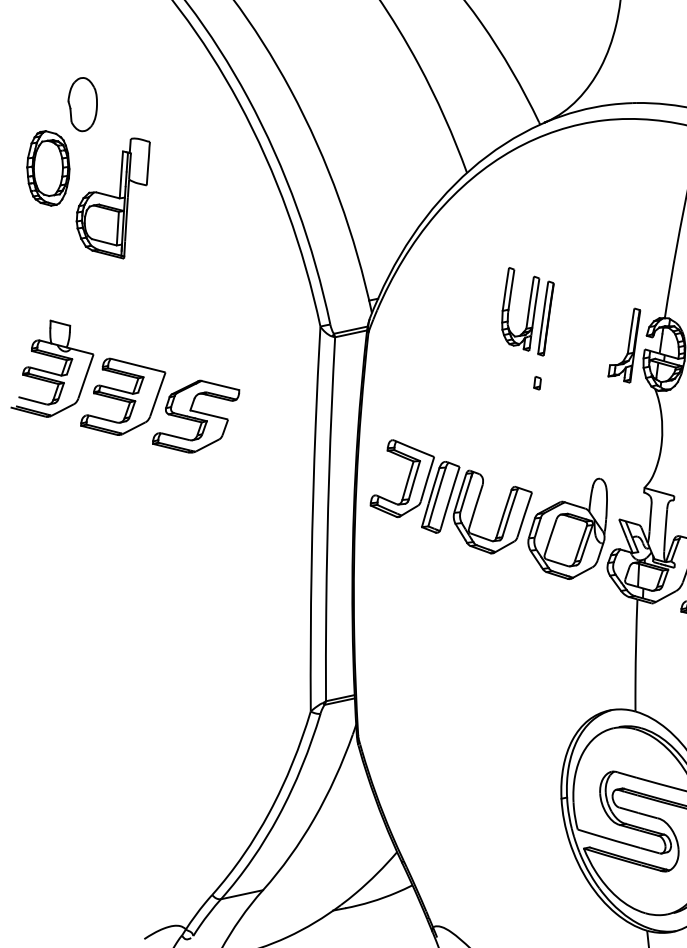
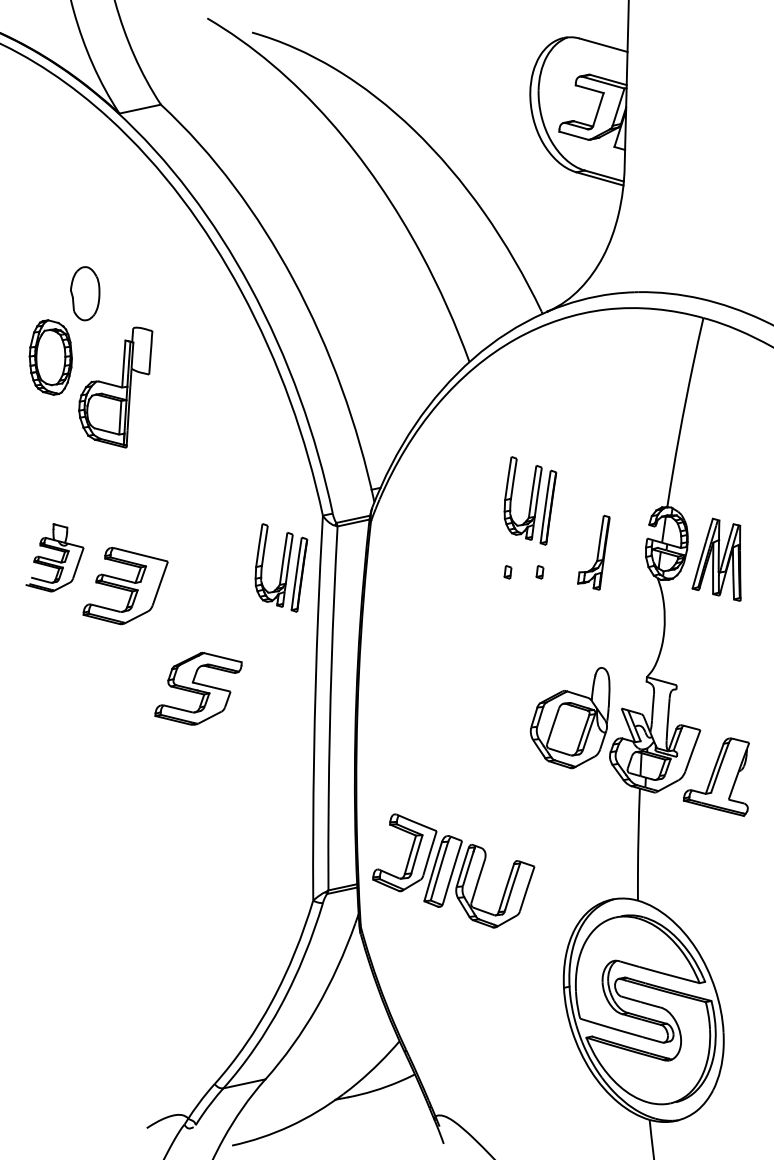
part: (624, 345) -> (593, 552), moved
part: (52, 368) -> (54, 557), size x0.7
part: (279, 378) -> (281, 567), added
part: (505, 383) -> (507, 572), added
part: (196, 416) -> (198, 688), moved
part: (451, 496) -> (453, 870), moved

